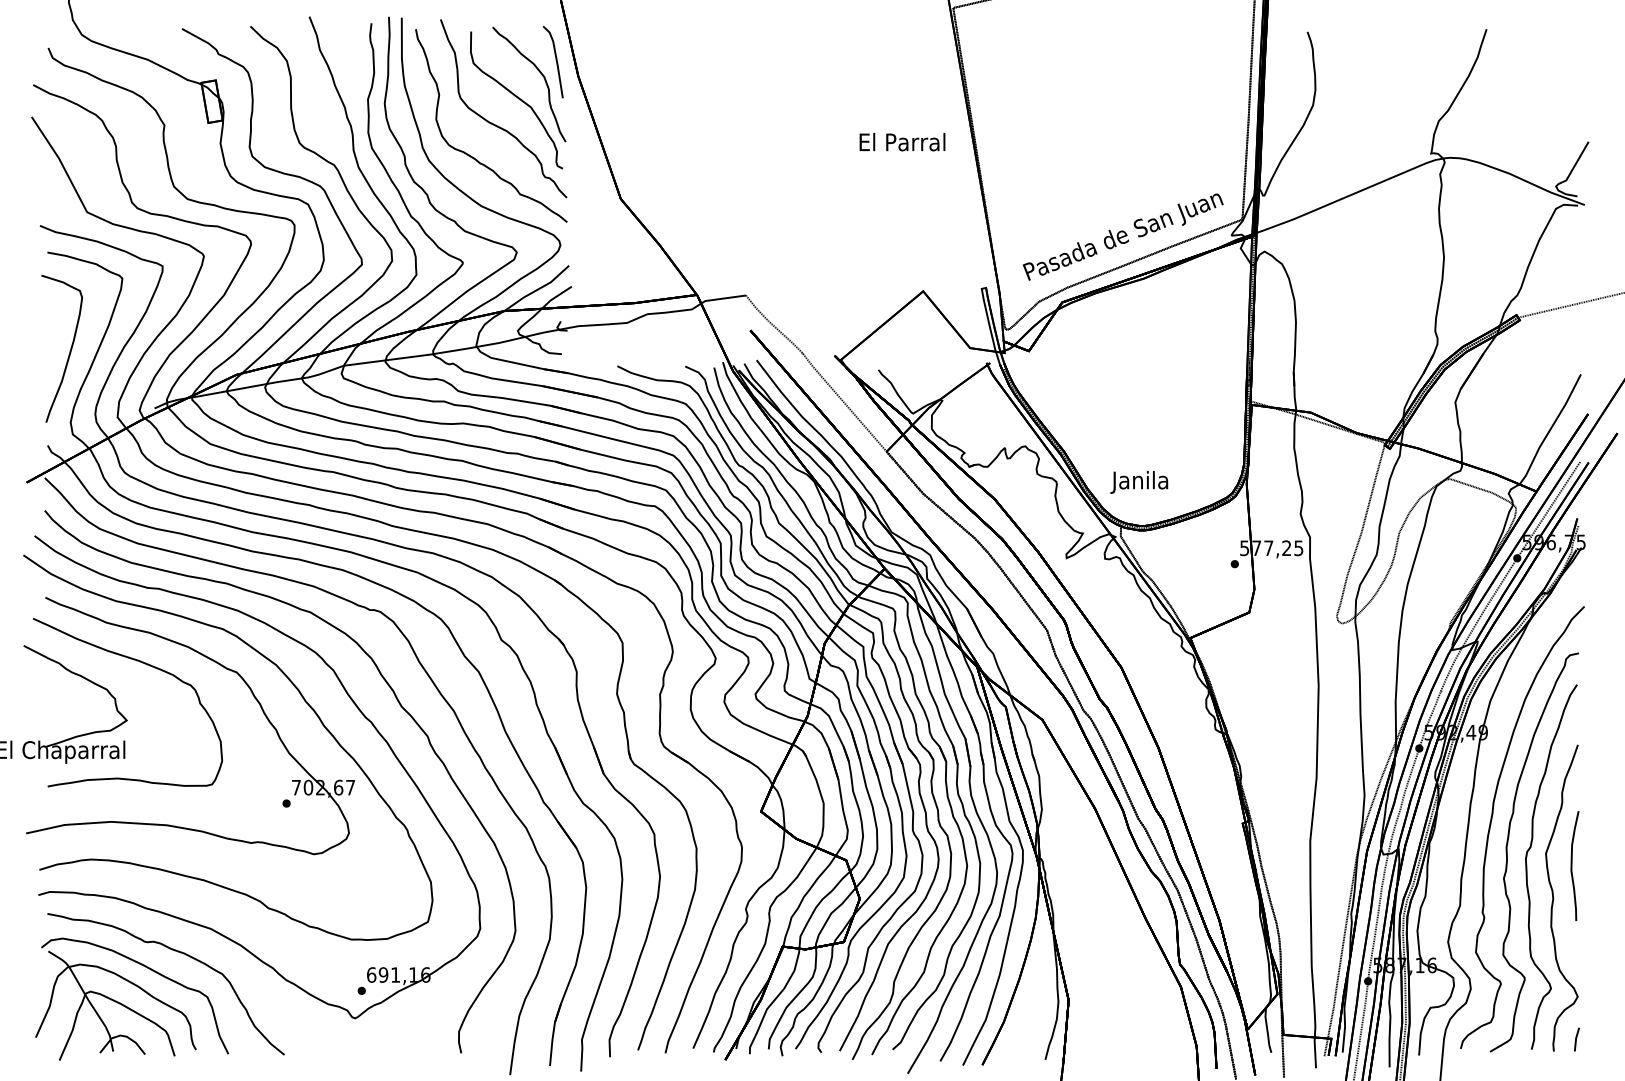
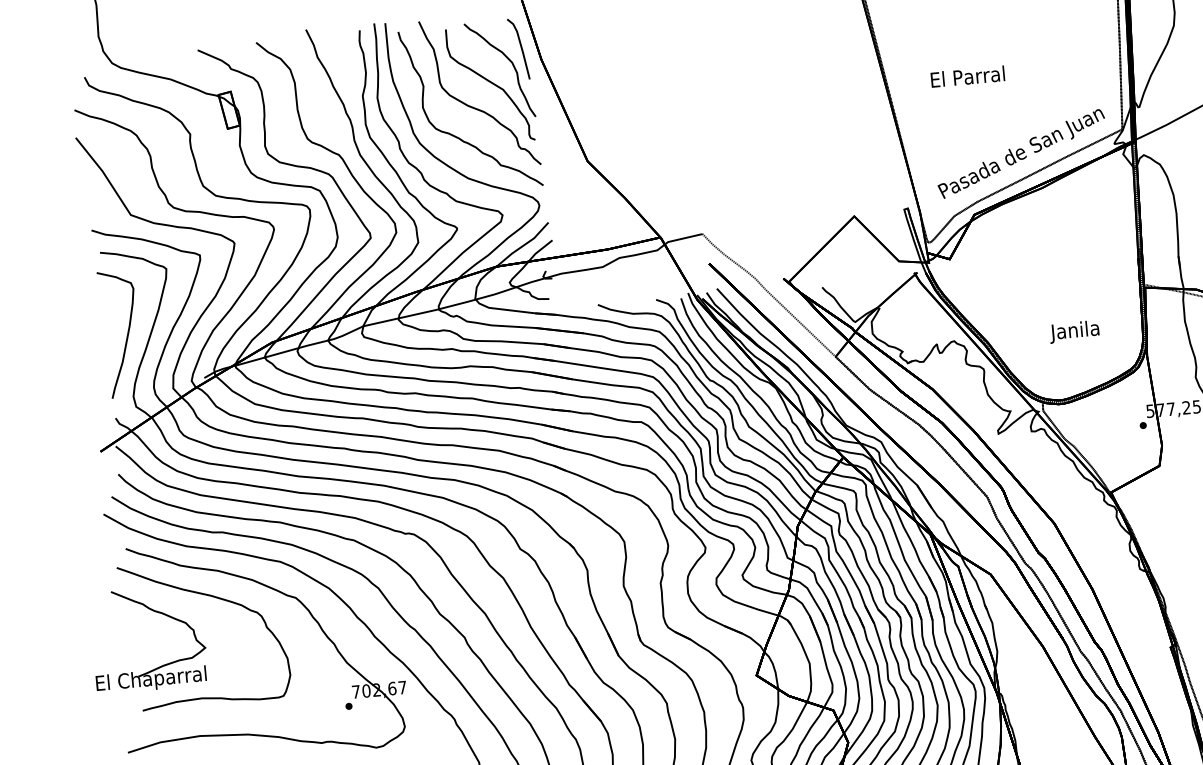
text: (902, 141) -> (967, 76), moved
text: (1139, 482) -> (1074, 331), moved

